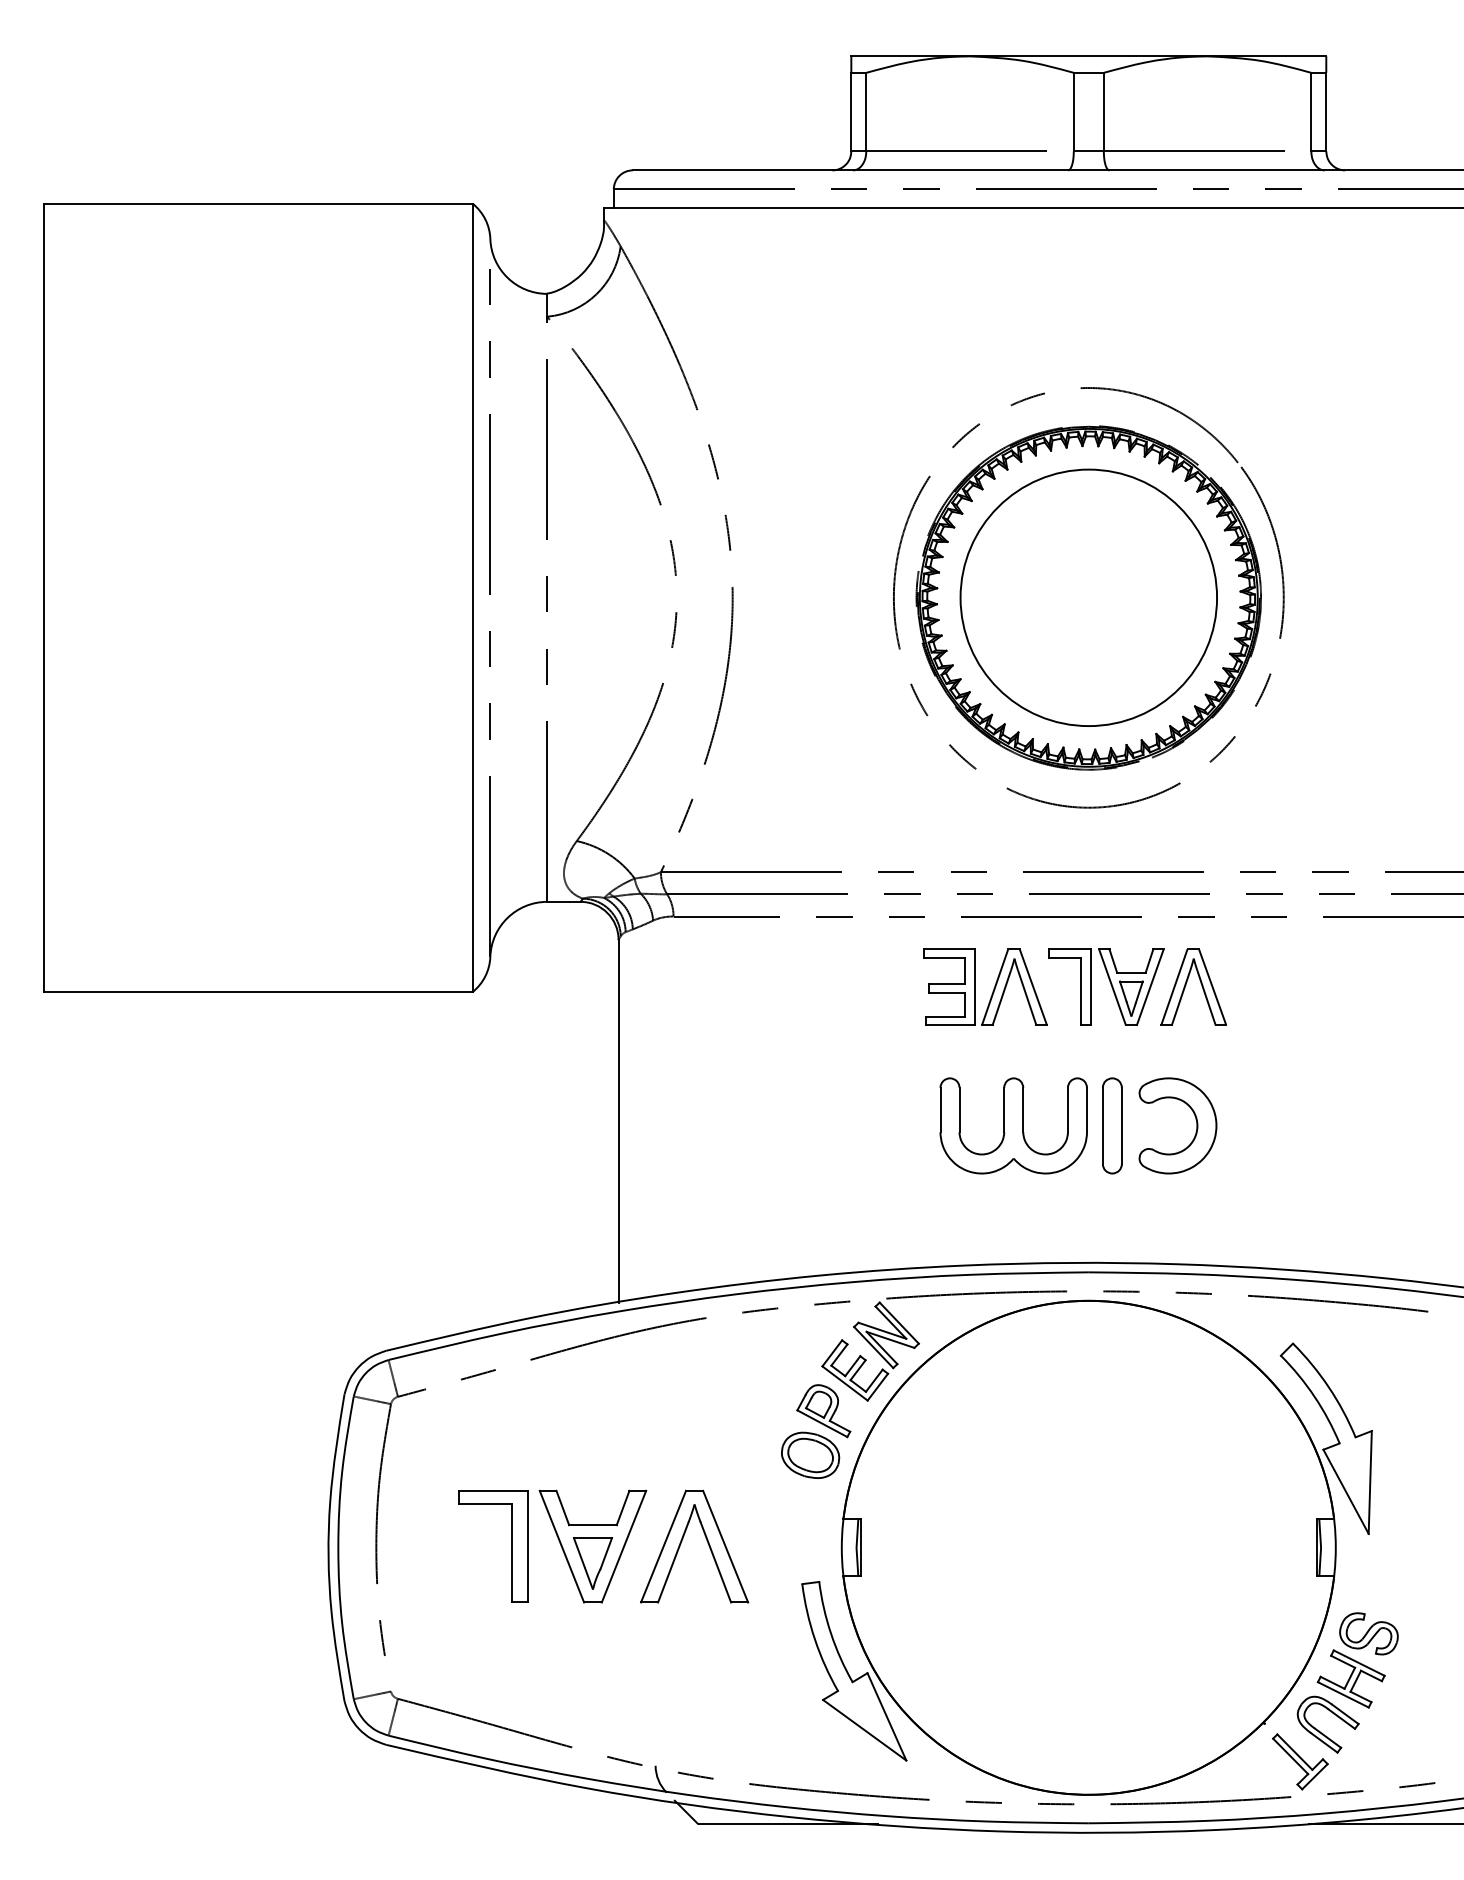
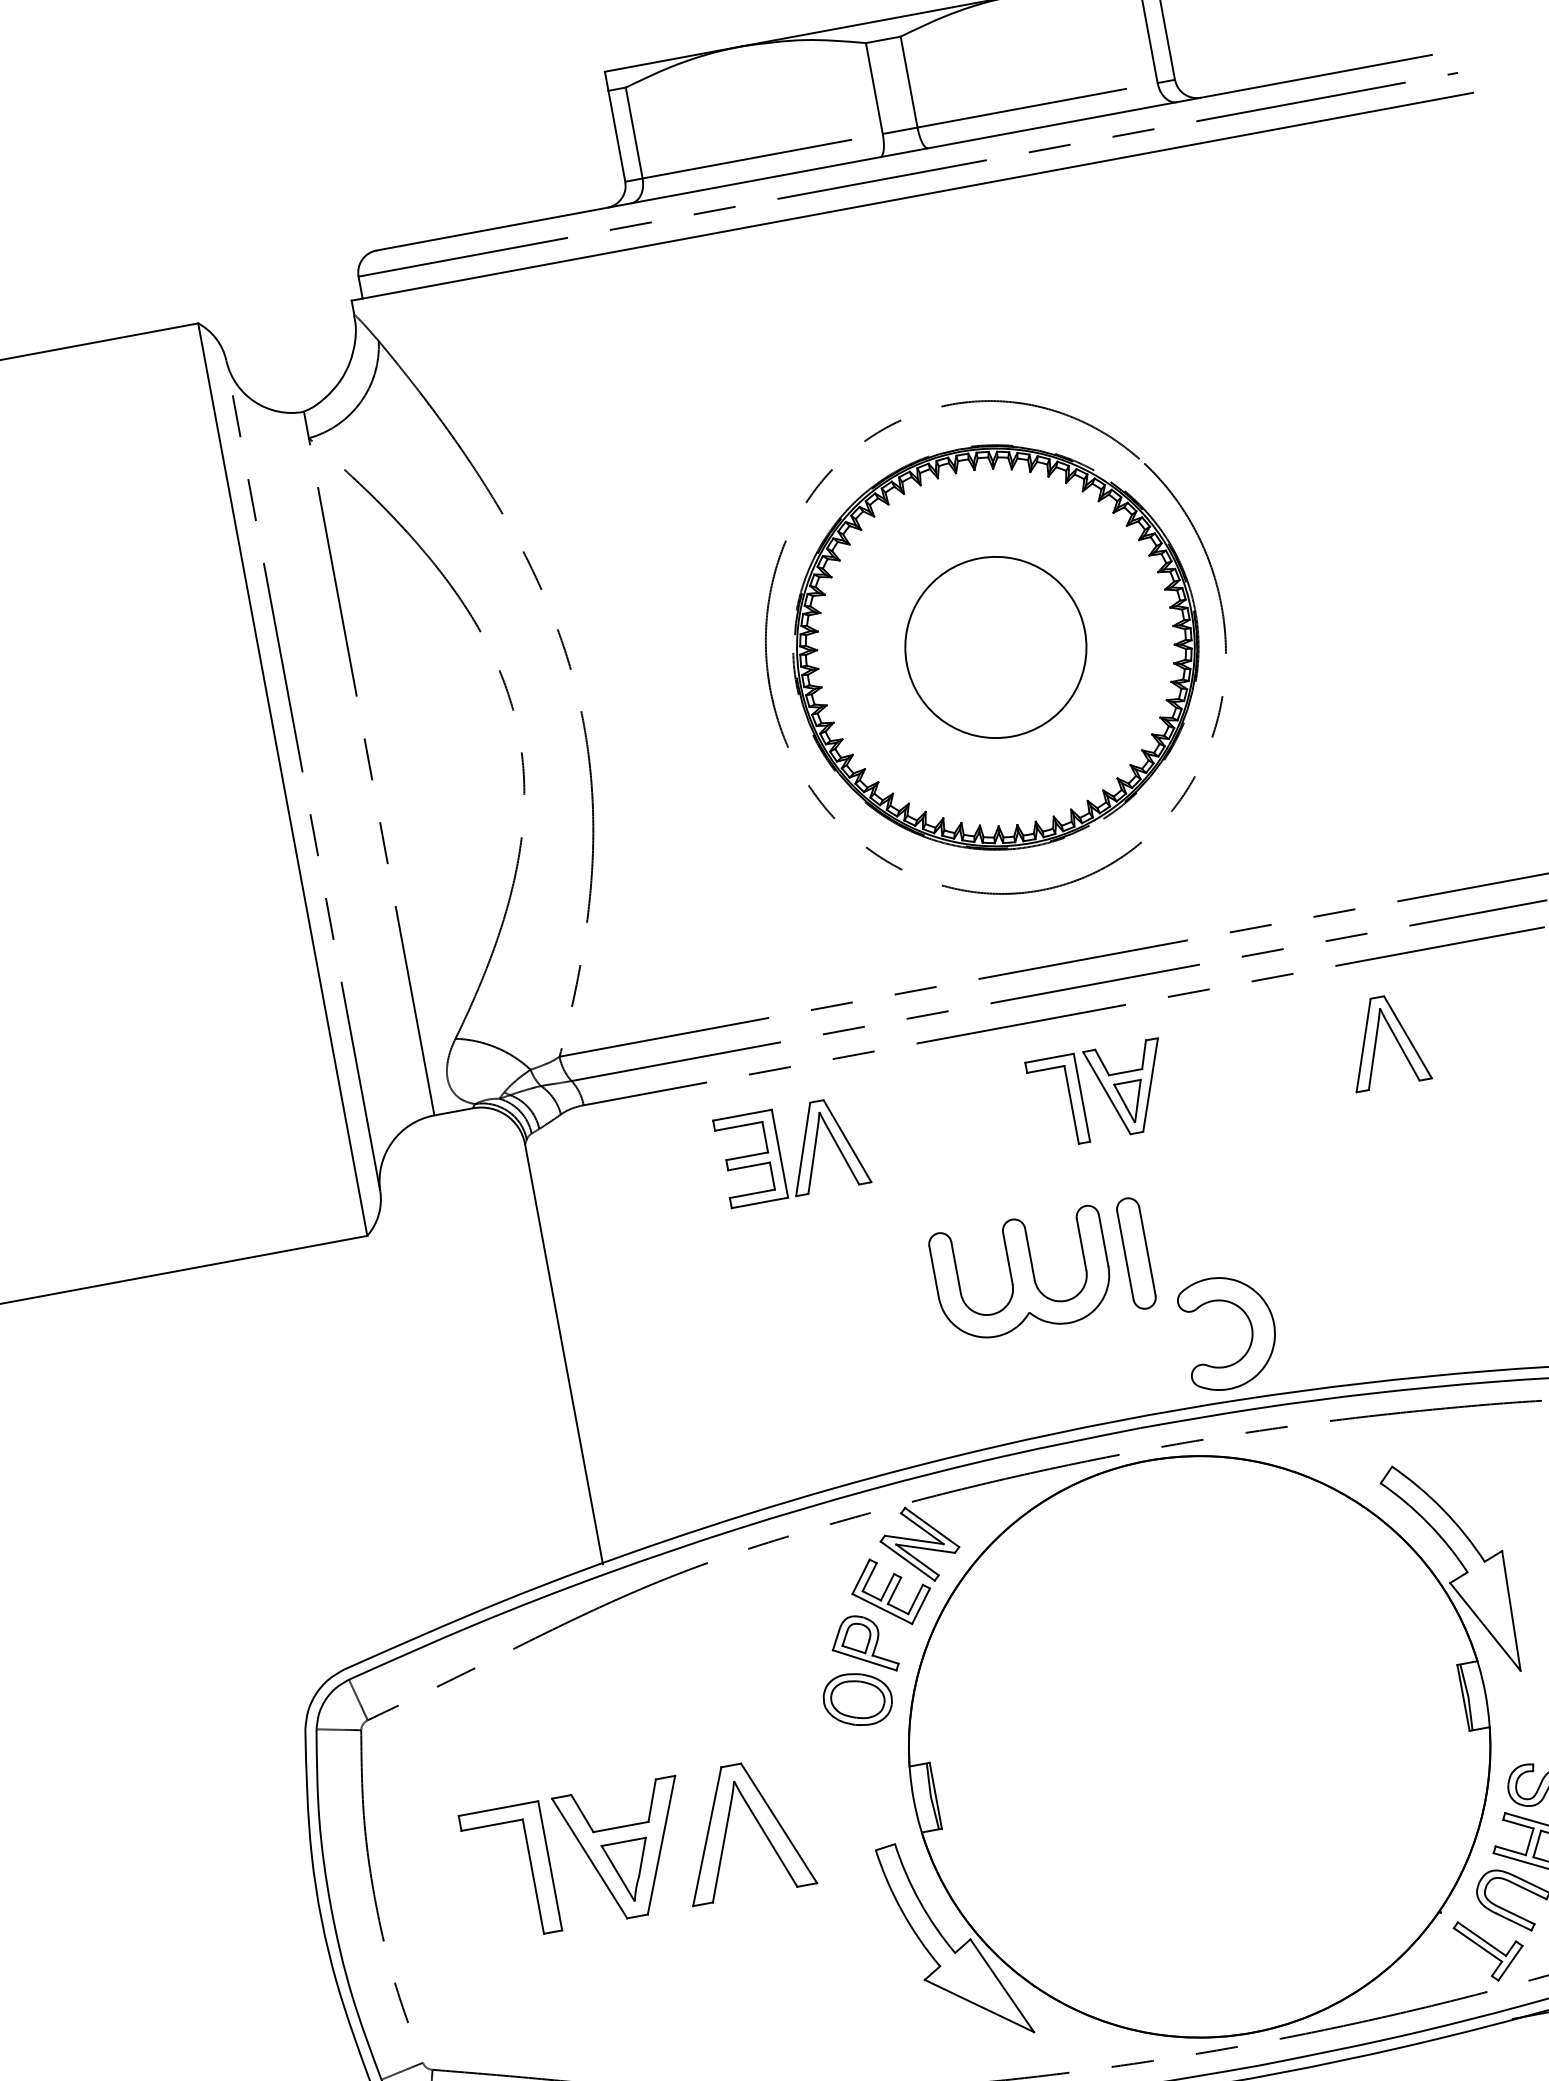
circle: (1088, 597) -> (995, 647), size x0.6
part: (1186, 985) -> (1377, 1040), moved
part: (993, 988) -> (801, 1151), moved
part: (1195, 1119) -> (1248, 1320), moved

